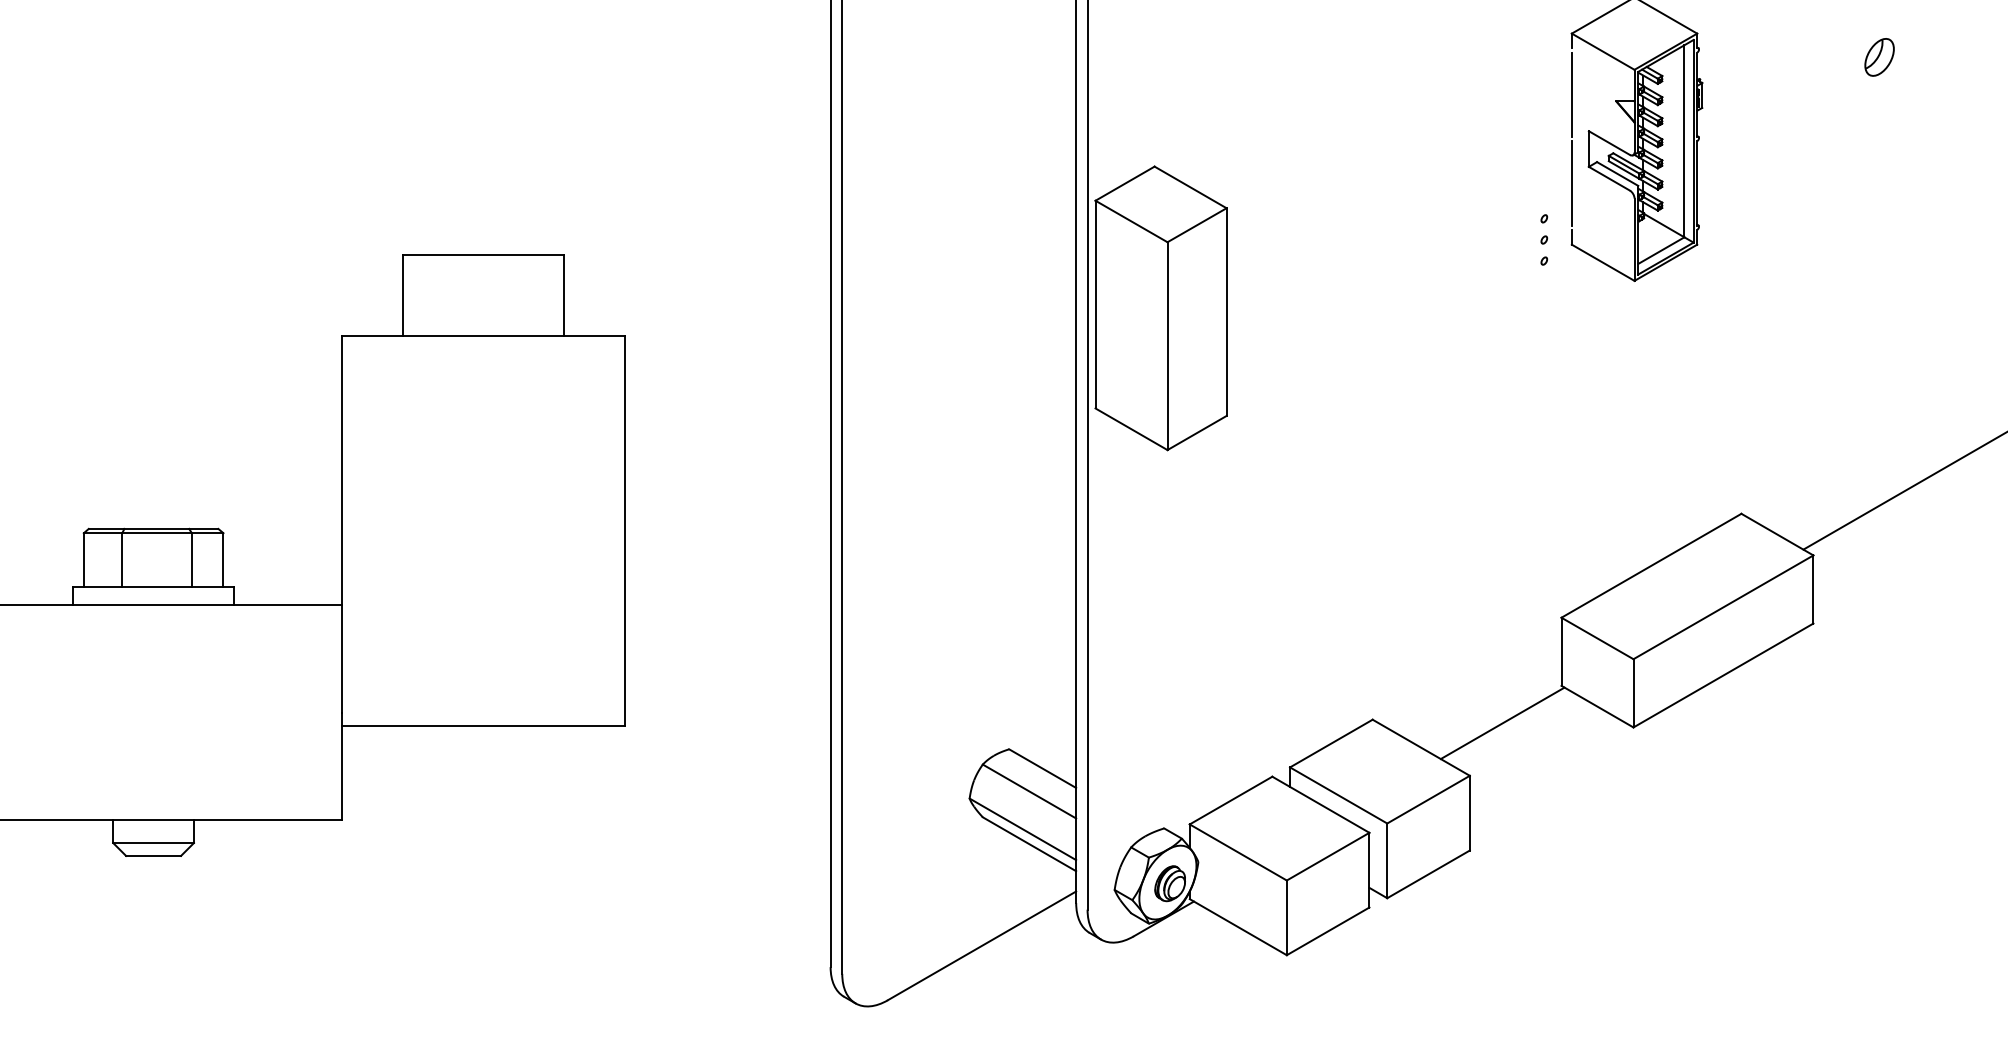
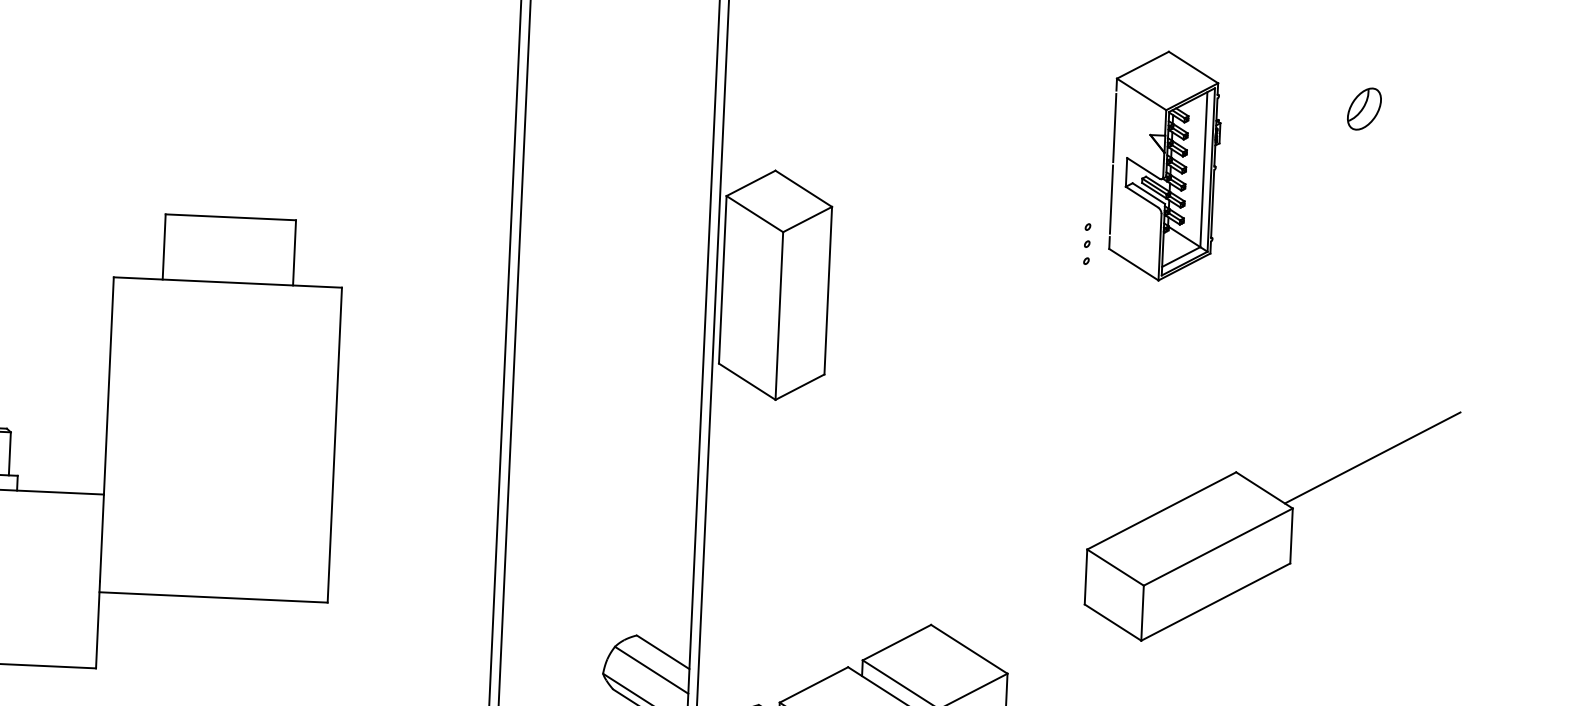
part: (1879, 57) -> (1364, 109), size x1.4
line: (1502, 723) -> (1035, 632), removed

